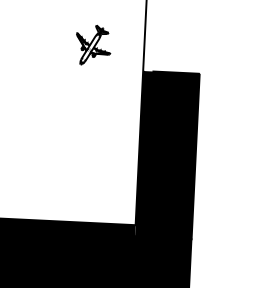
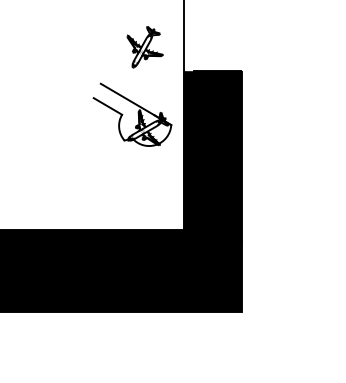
part: (92, 45) -> (144, 47), moved
part: (91, 110) -> (132, 114), added

